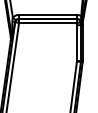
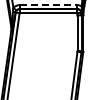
line: (47, 14) -> (48, 4), solid -> dashed

